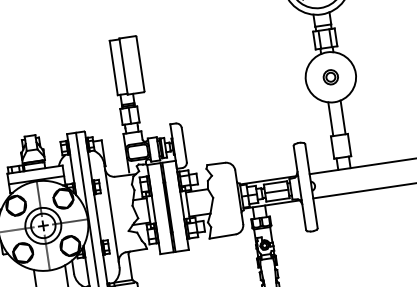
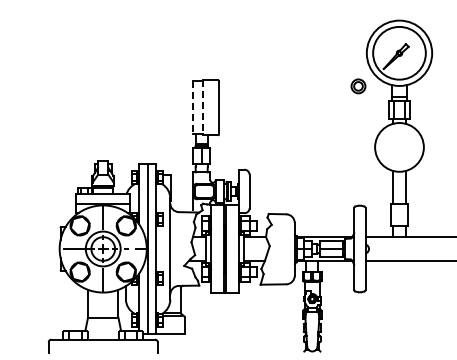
line: (113, 67) -> (192, 107), solid -> dashed
line: (123, 67) -> (202, 108), solid -> dashed
part: (330, 77) -> (358, 86), moved

